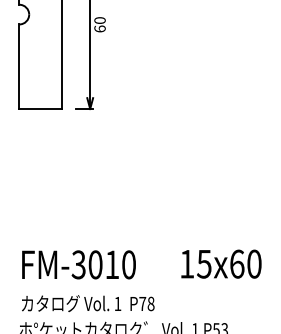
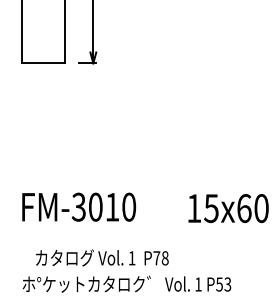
text: (221, 263) -> (228, 207), moved
text: (78, 264) -> (78, 206), moved
text: (88, 303) -> (102, 257), moved

